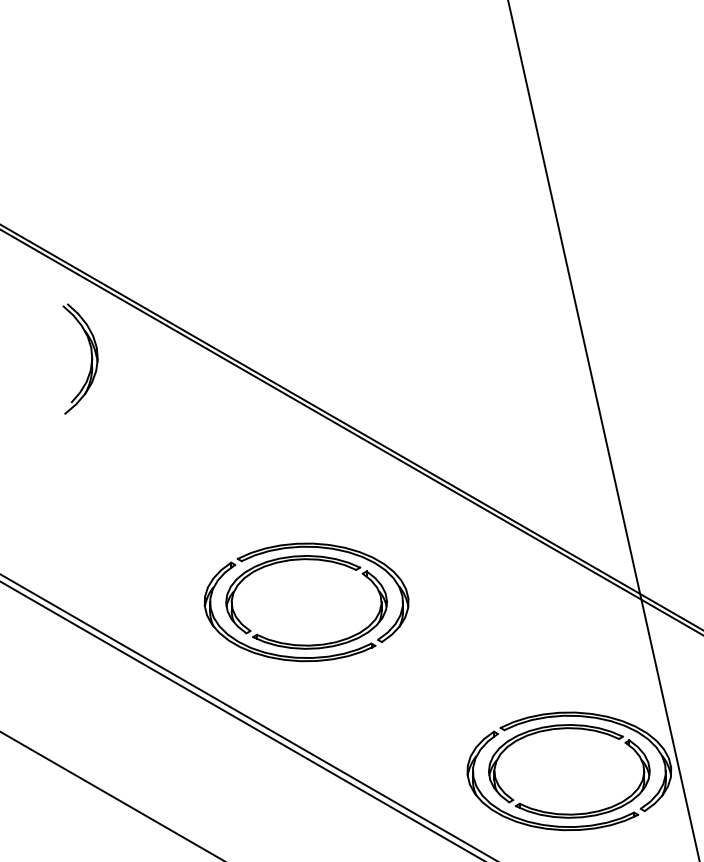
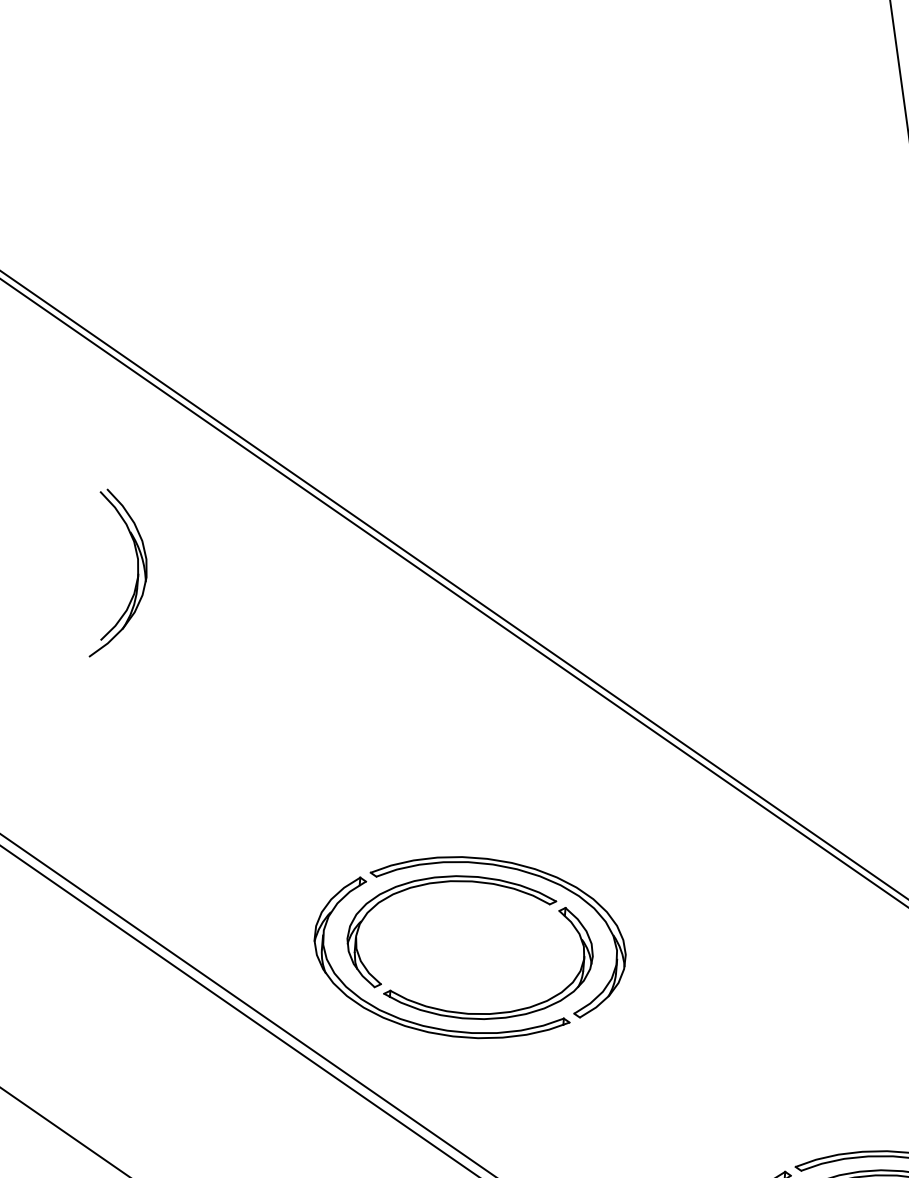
part: (91, 358) -> (137, 575), moved
part: (306, 560) -> (475, 883), moved

